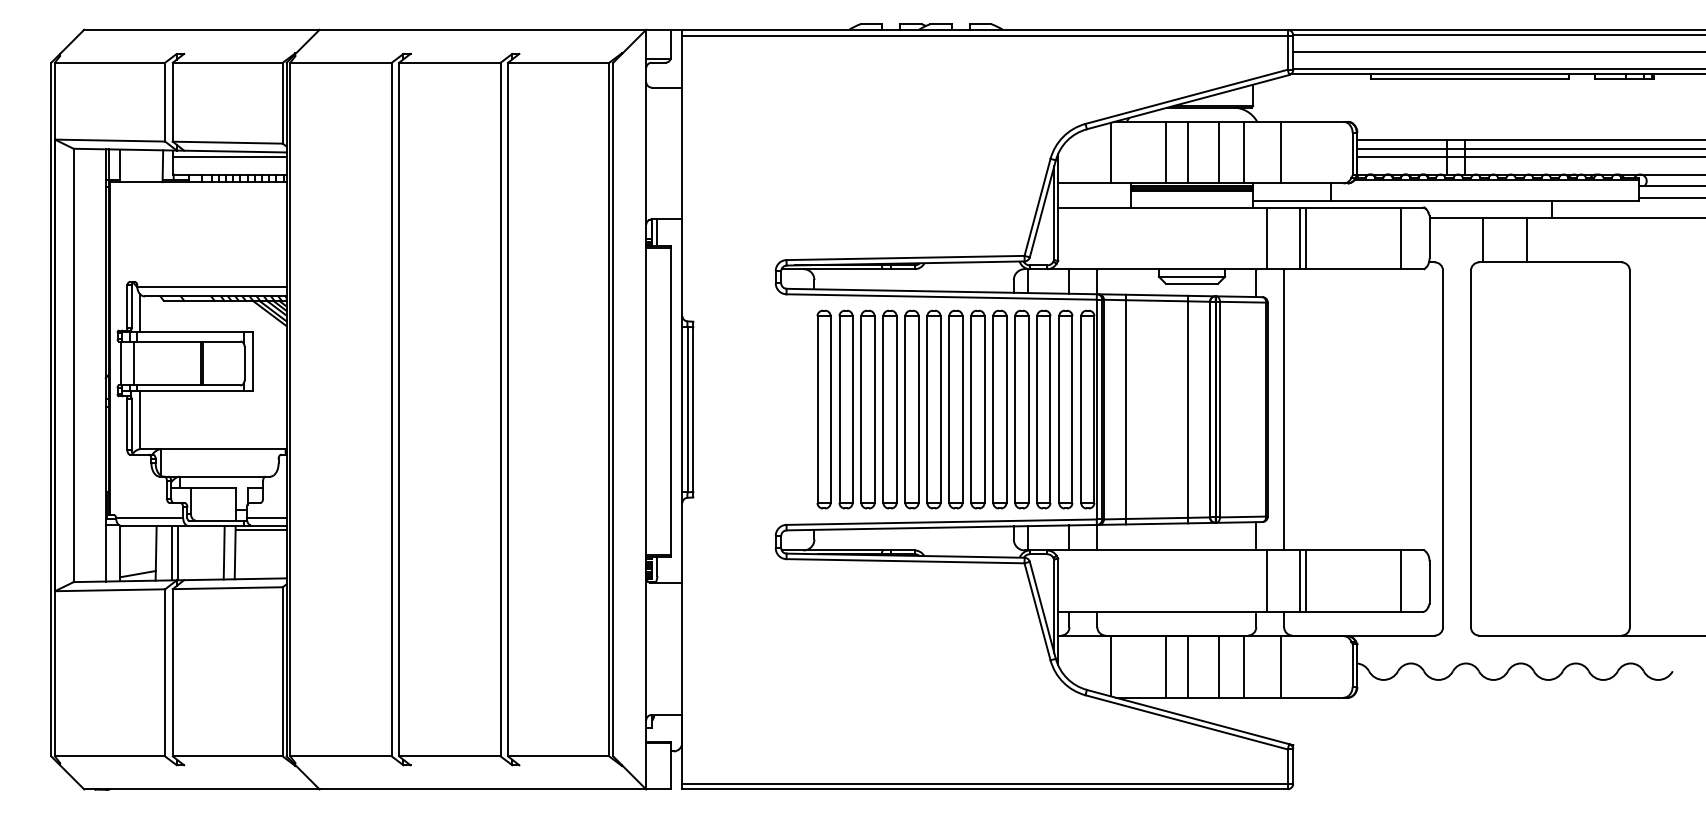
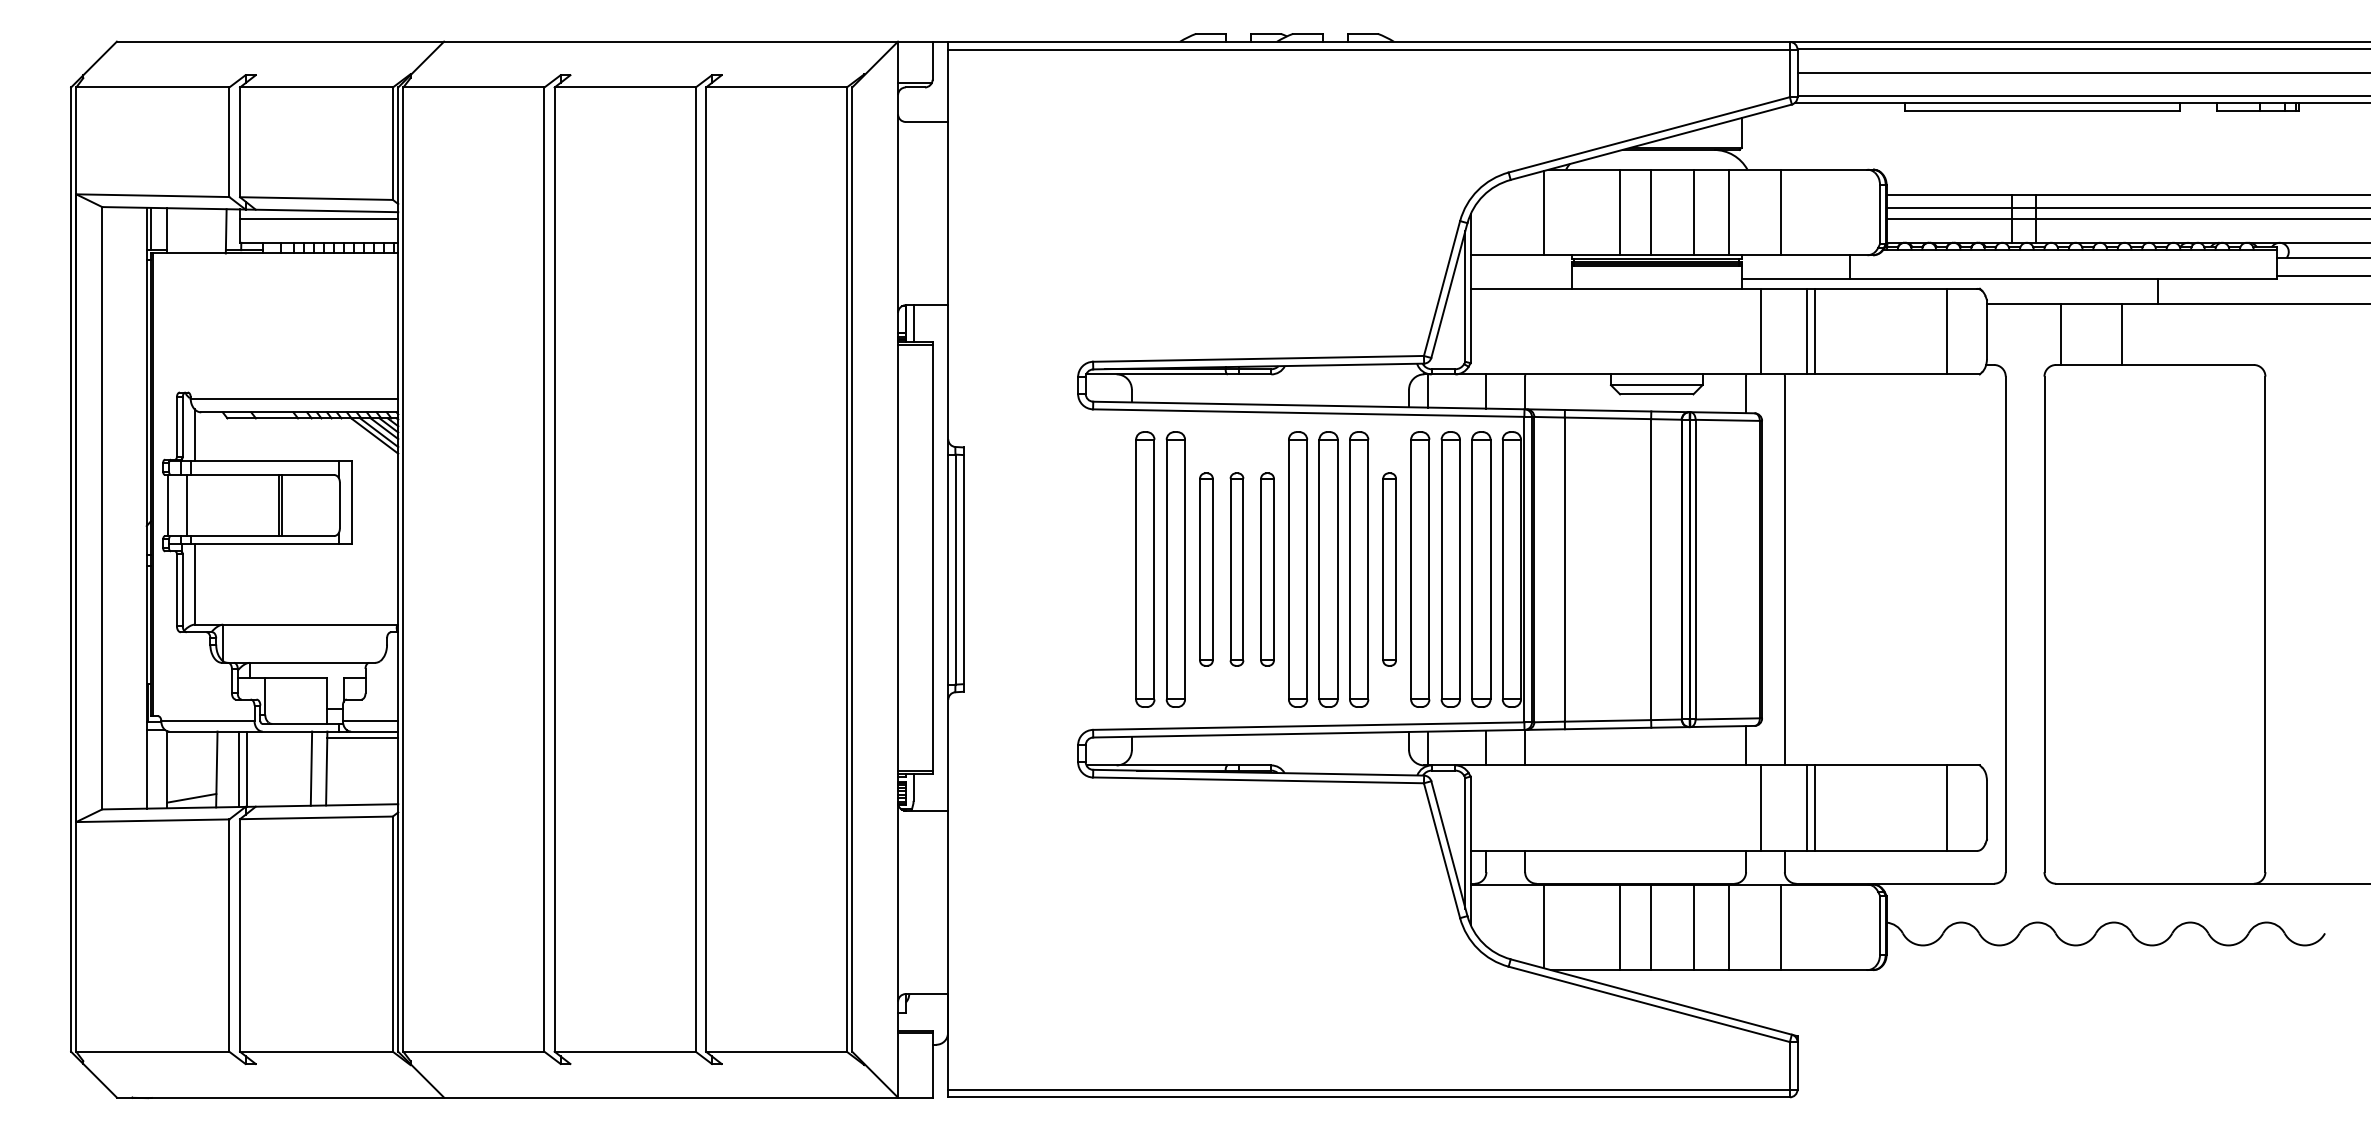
part: (868, 409) -> (1206, 569), size x0.7
part: (889, 409) -> (1236, 569), size x0.7
part: (911, 409) -> (1267, 569), size x0.7
part: (999, 409) -> (1389, 569), size x0.7

